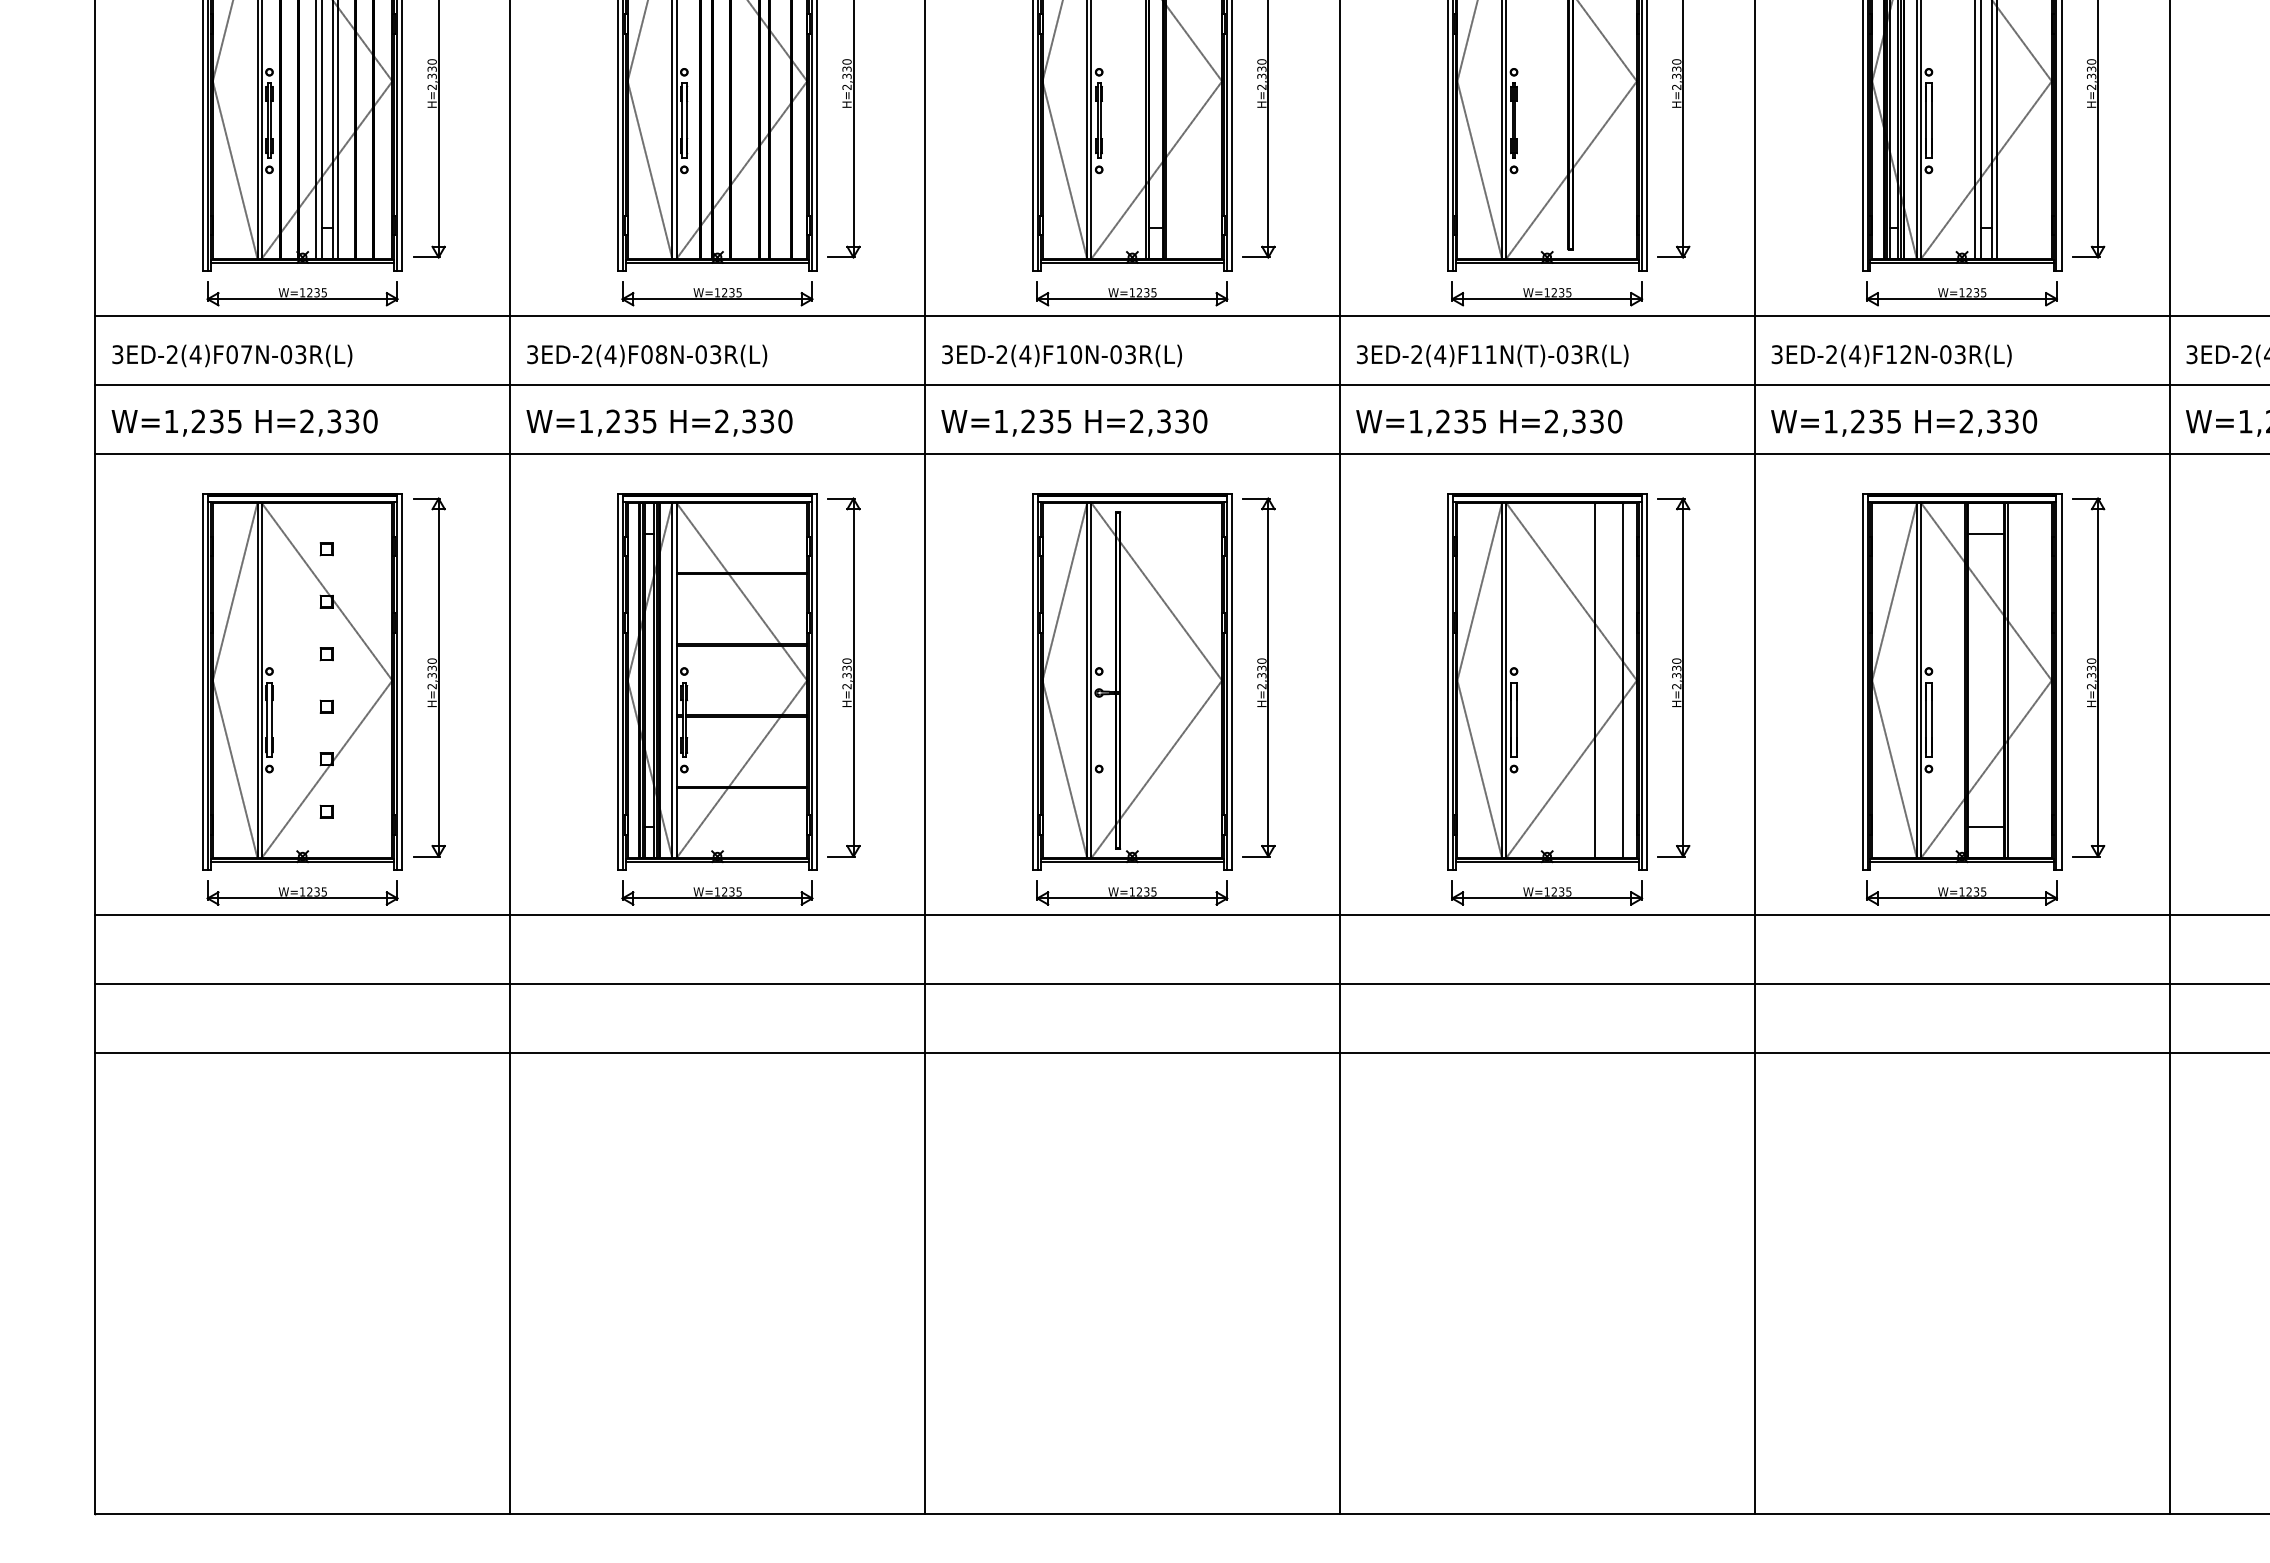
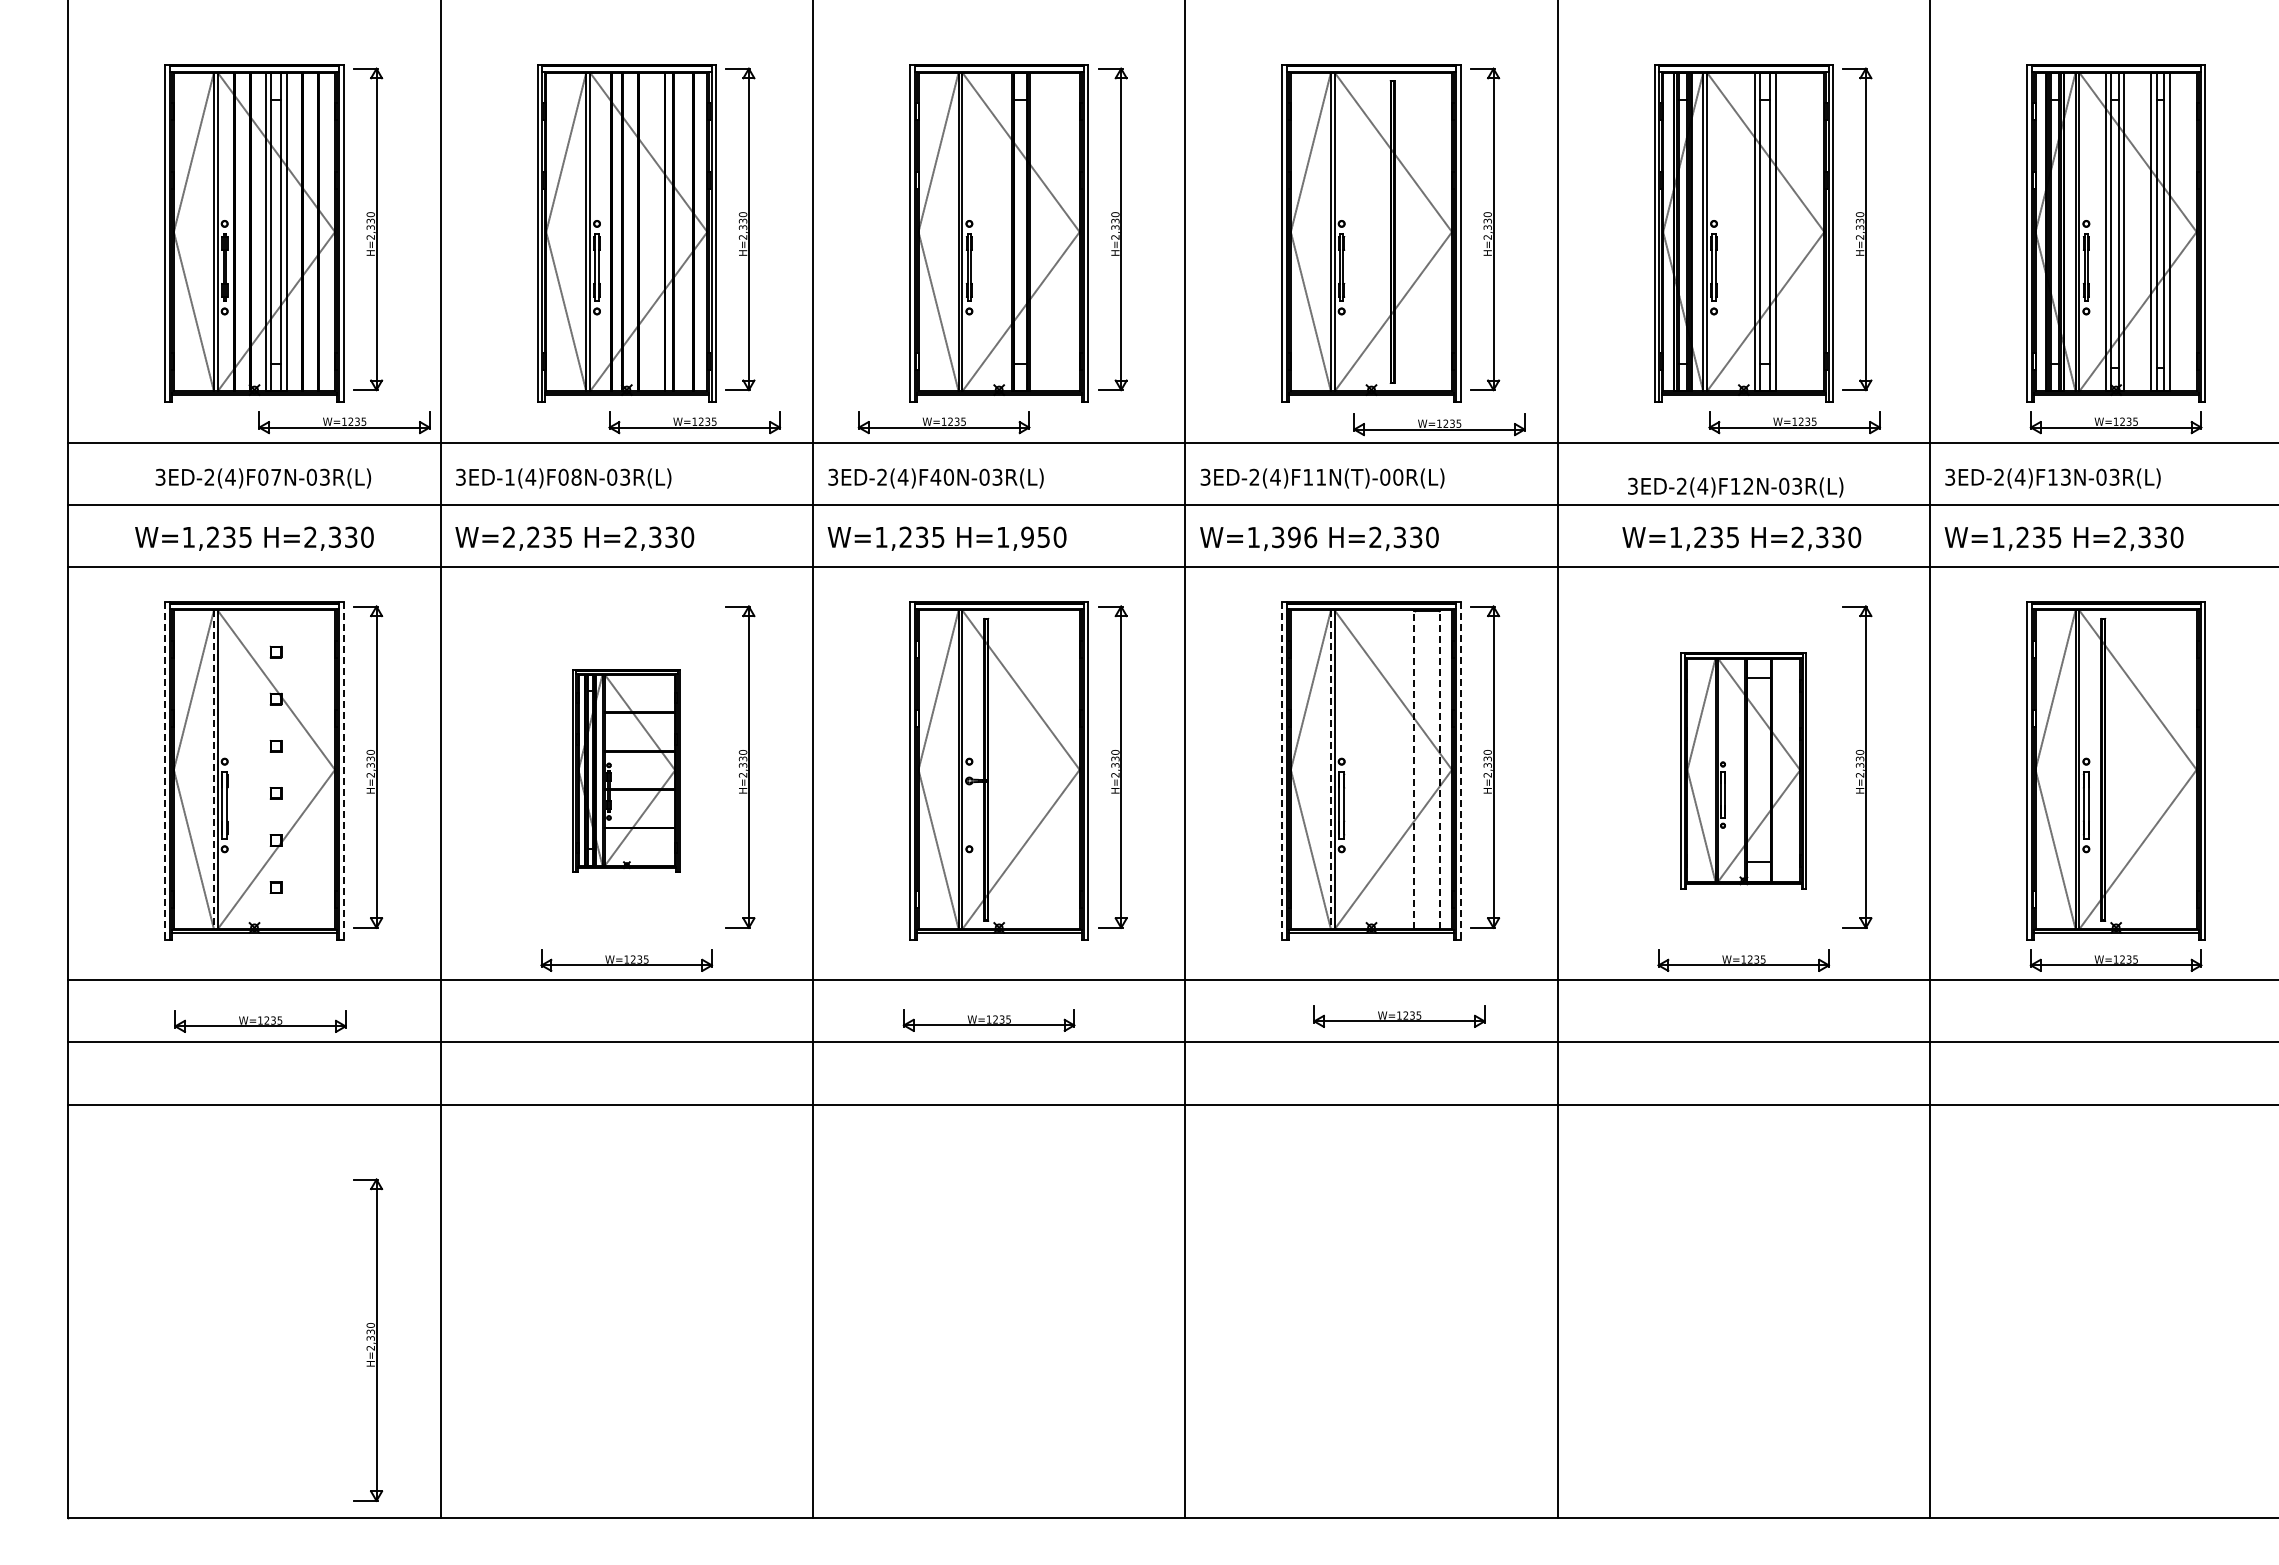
part: (302, 293) -> (344, 422), moved
part: (717, 293) -> (694, 422), moved
part: (1131, 293) -> (943, 422), moved
part: (1547, 293) -> (1439, 424), moved
part: (1961, 293) -> (1794, 422), moved
text: (586, 353) -> (509, 476), 3ED-2(4)F08N-03R(L) -> 3ED-1(4)F08N-03R(L)
text: (1577, 353) -> (1398, 476), 3ED-2(4)F11N(T)-03R(L) -> 3ED-2(4)F11N(T)-00R(L)
text: (1061, 354) -> (935, 477), 3ED-2(4)F10N-03R(L) -> 3ED-2(4)F40N-03R(L)
text: (232, 355) -> (263, 478), moved
text: (1891, 355) -> (1735, 487), moved
text: (585, 420) -> (508, 536), W=1,235 -> W=2,235
text: (1159, 420) -> (1023, 536), H=2,330 -> H=1,950
text: (1461, 421) -> (1294, 537), W=1,235 -> W=1,396
text: (244, 422) -> (254, 538), moved
text: (1903, 422) -> (1741, 538), moved
line: (1595, 680) -> (1414, 769), solid -> dashed
line: (1622, 680) -> (1439, 769), solid -> dashed
line: (256, 681) -> (213, 770), solid -> dashed
part: (717, 681) -> (626, 770), size x0.6
line: (1501, 681) -> (1330, 770), solid -> dashed
part: (1961, 681) -> (1743, 770), size x0.7
line: (203, 682) -> (165, 771), solid -> dashed
line: (401, 682) -> (343, 771), solid -> dashed
line: (1448, 682) -> (1282, 771), solid -> dashed
line: (1646, 682) -> (1460, 771), solid -> dashed
part: (302, 892) -> (260, 1021), moved
part: (1131, 892) -> (988, 1020), moved
part: (1547, 892) -> (1399, 1016), moved
part: (429, 1315) -> (368, 1339), added

